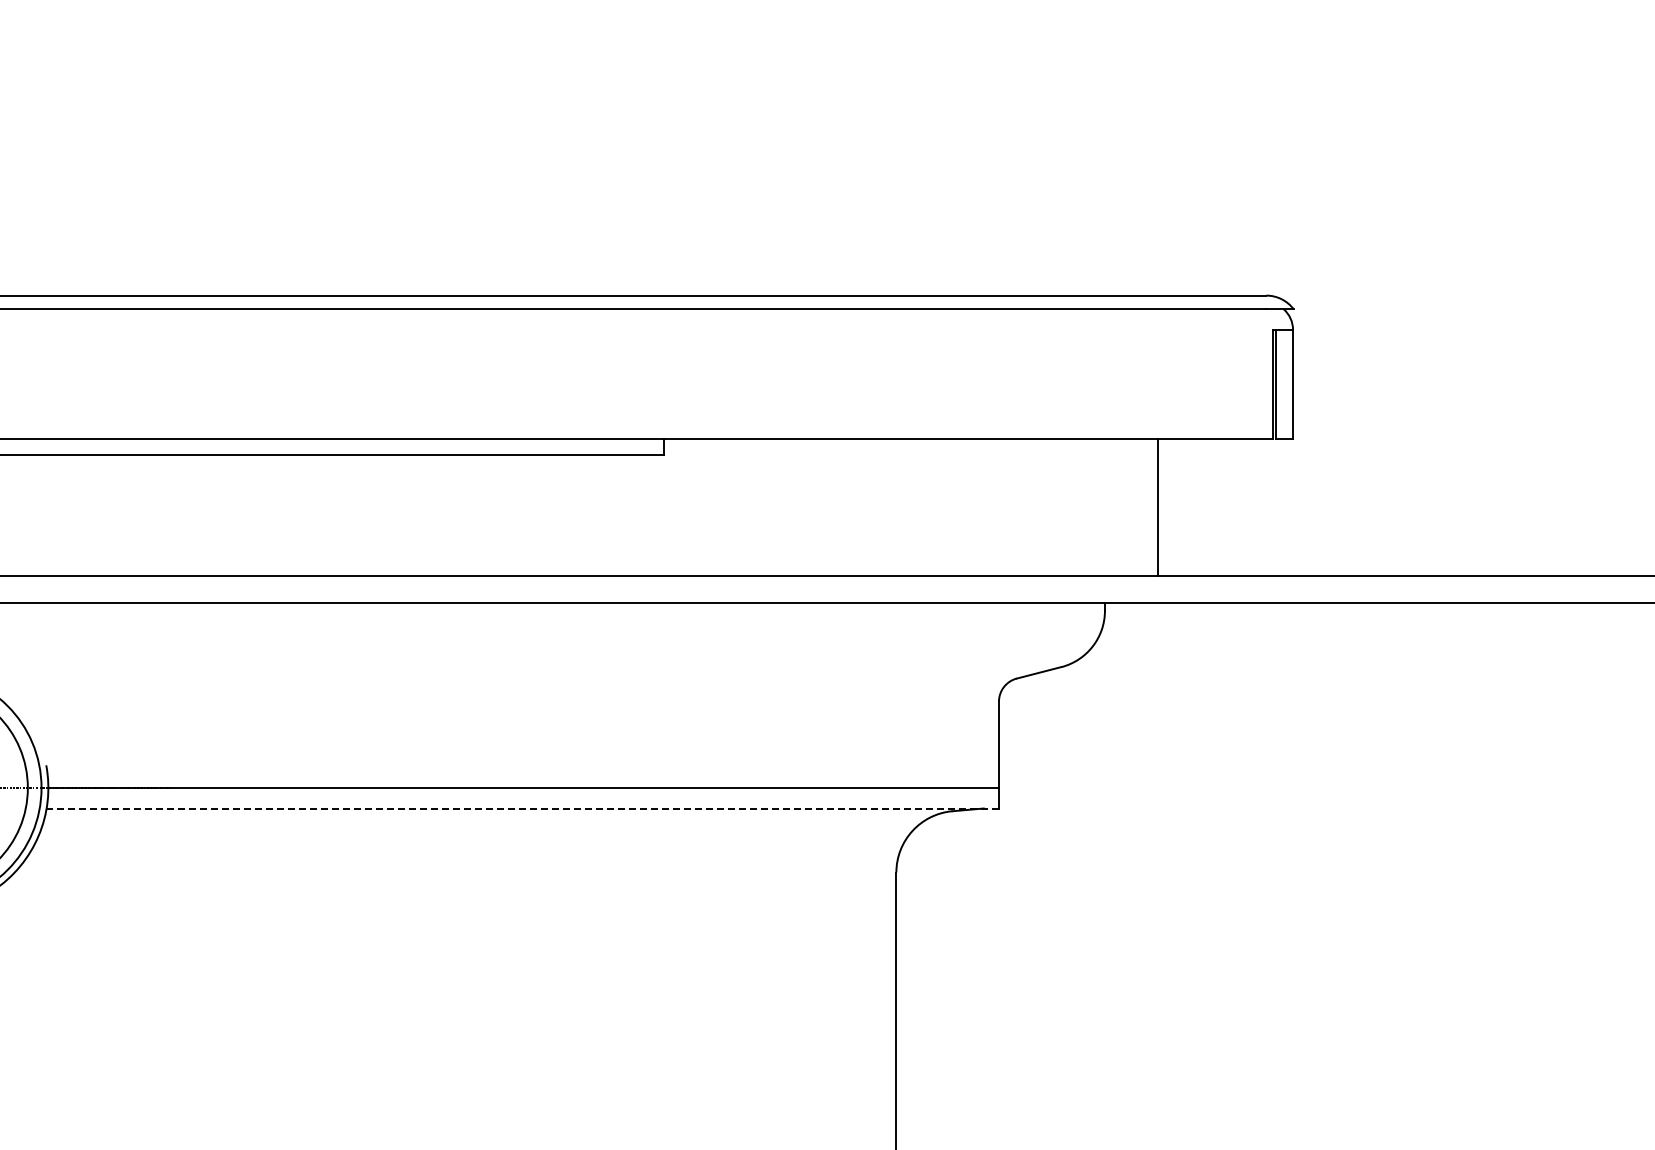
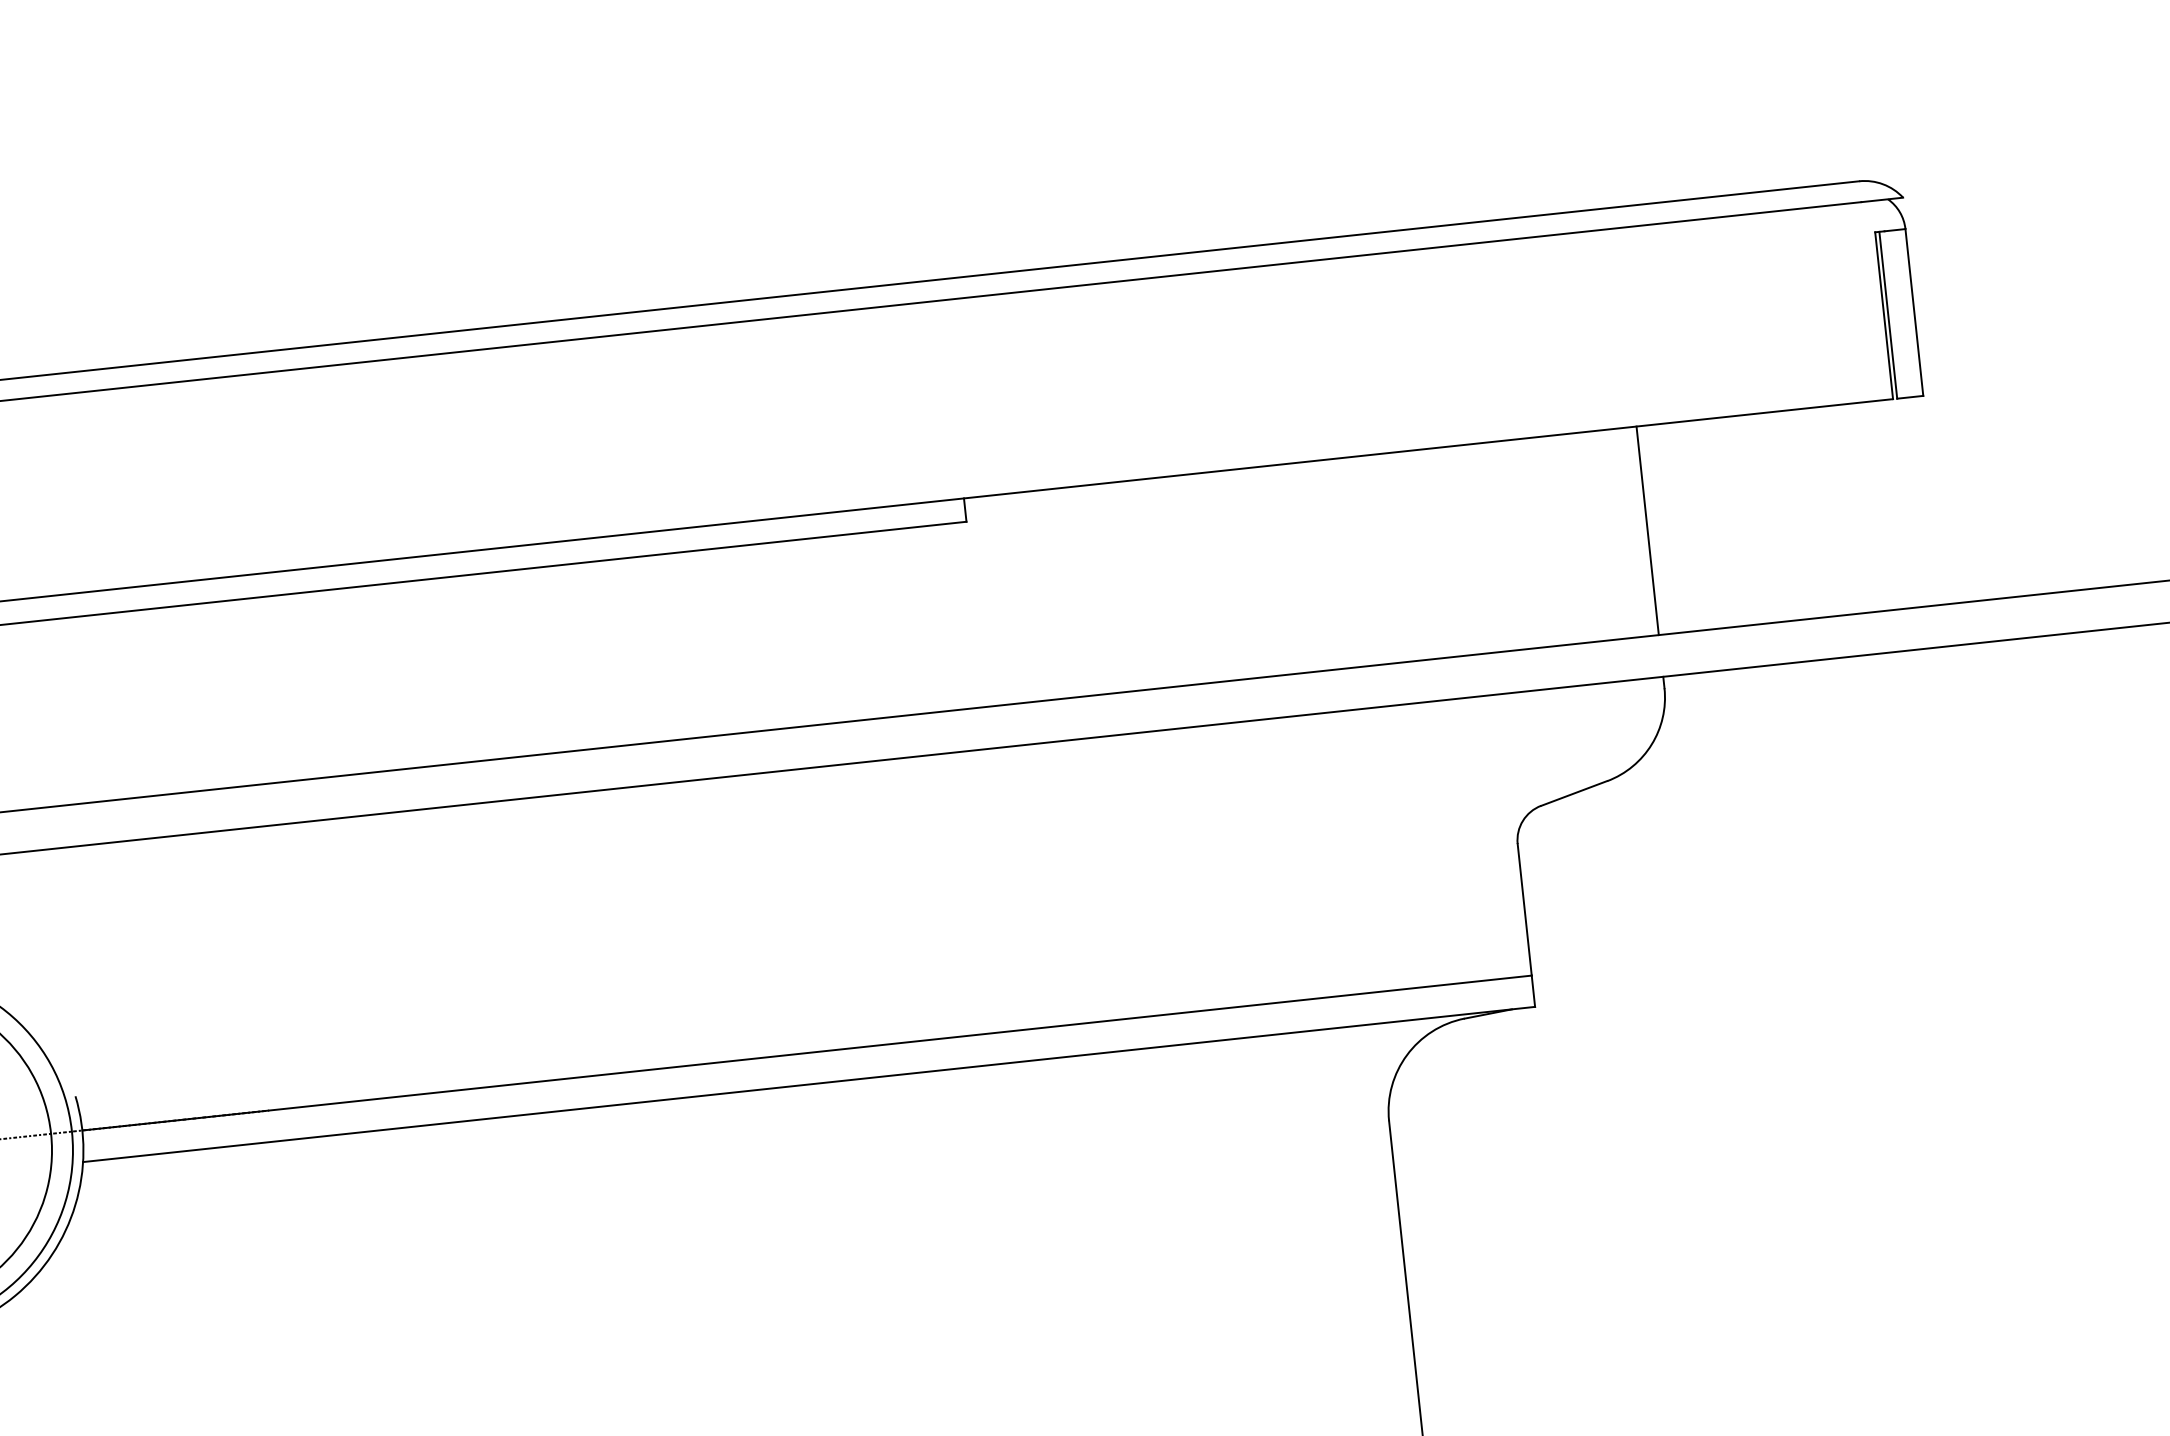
line: (1157, 507) -> (1646, 530), moved
line: (522, 808) -> (808, 1084), dashed -> solid

